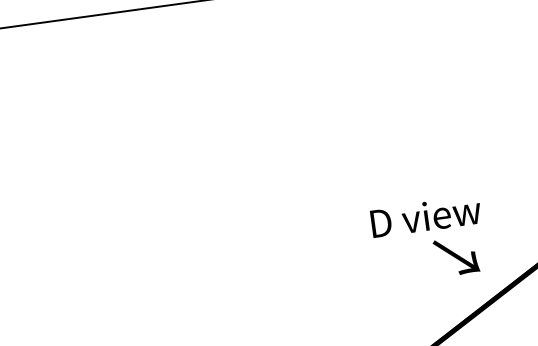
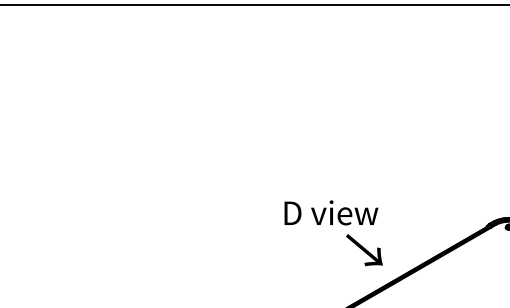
text: (456, 256) -> (364, 250), moved

